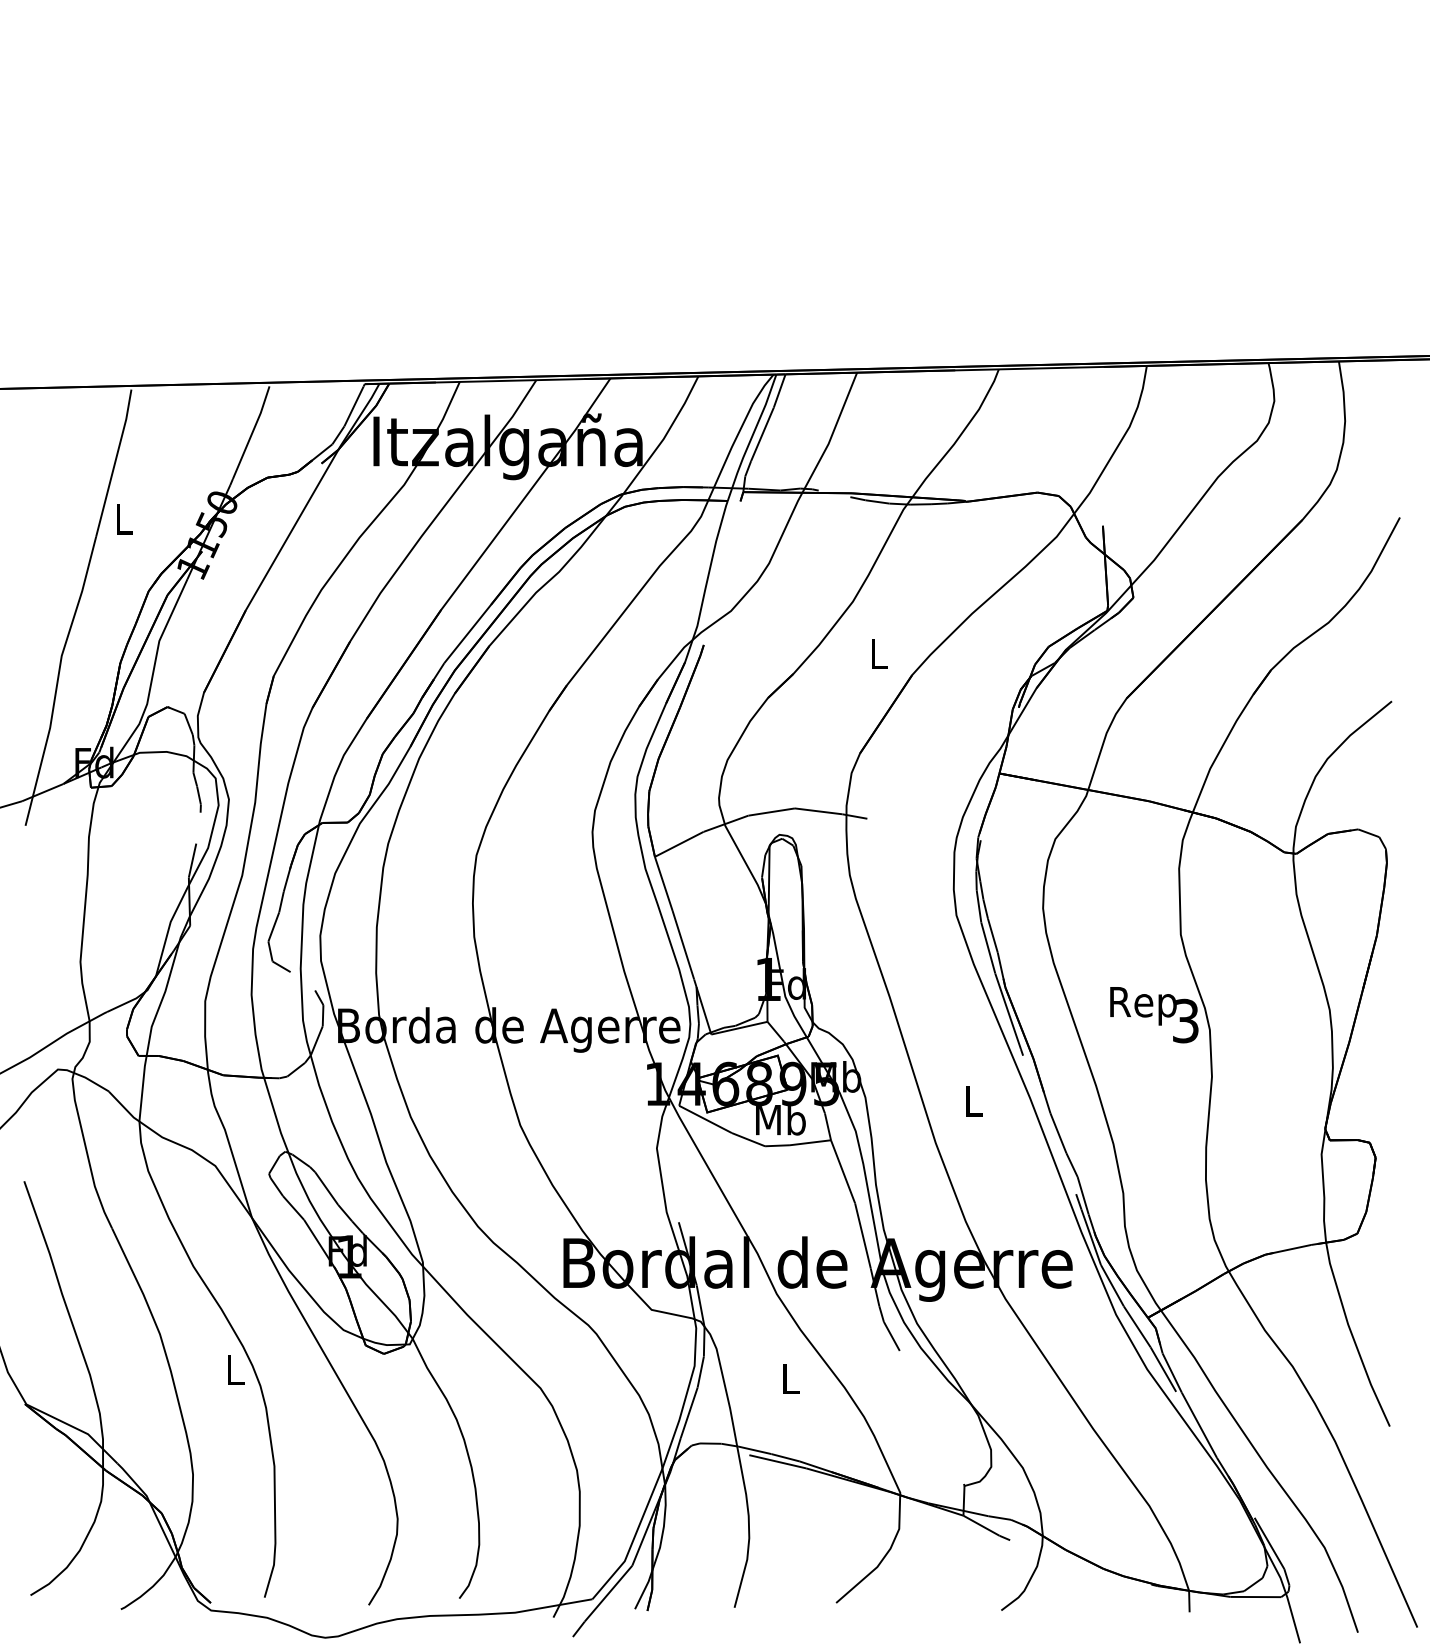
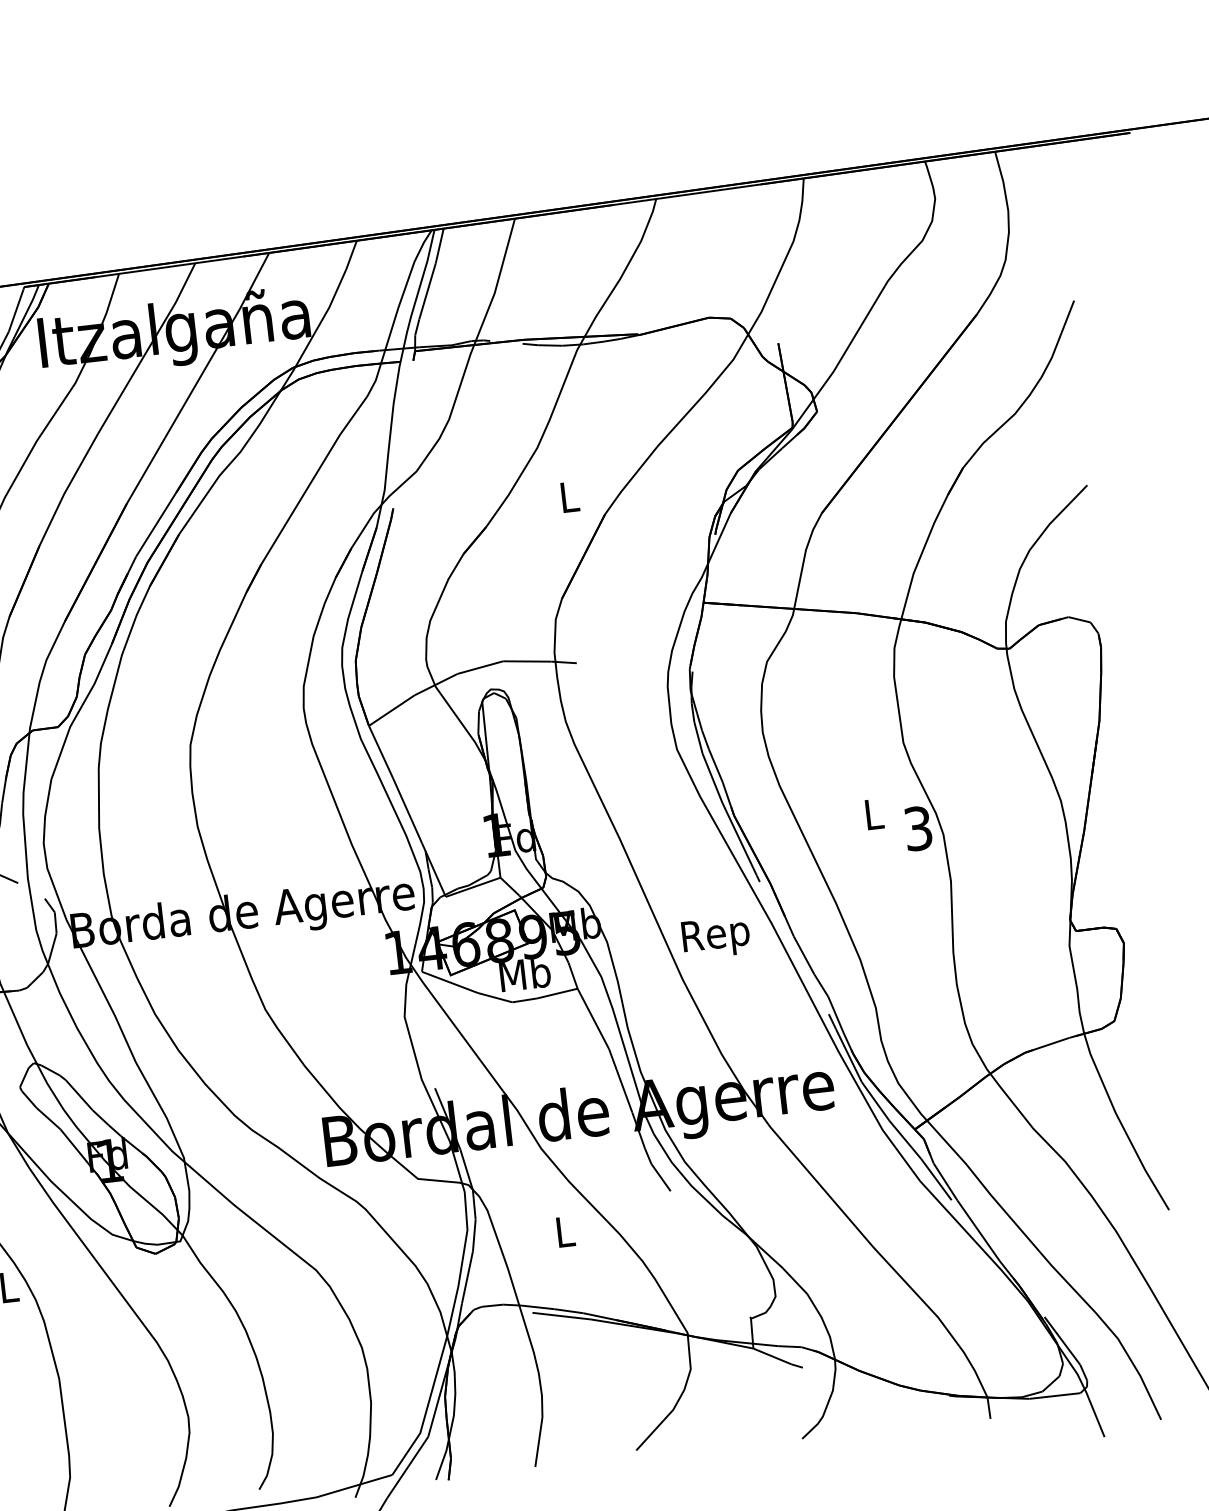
text: (1143, 1006) -> (874, 818), Rep -> L
text: (973, 1105) -> (716, 937), L -> Rep

